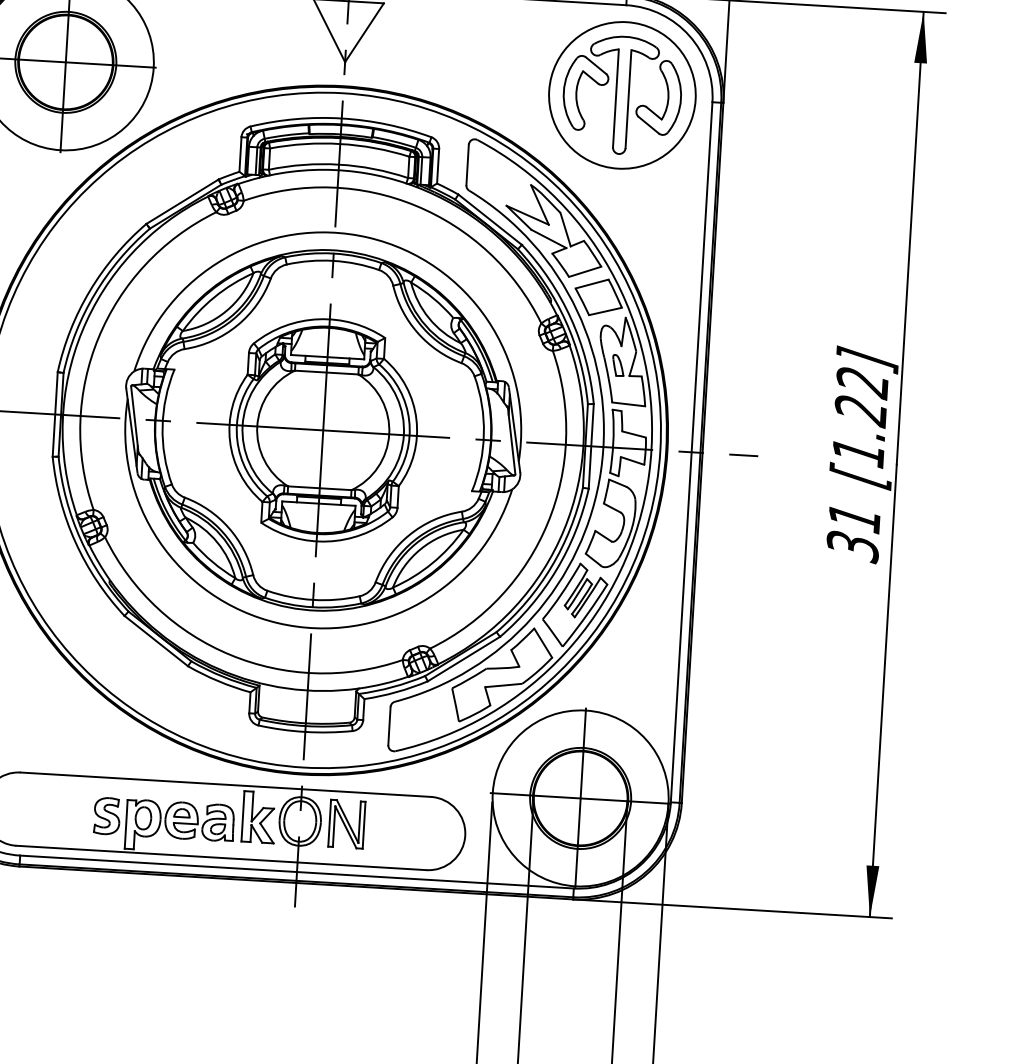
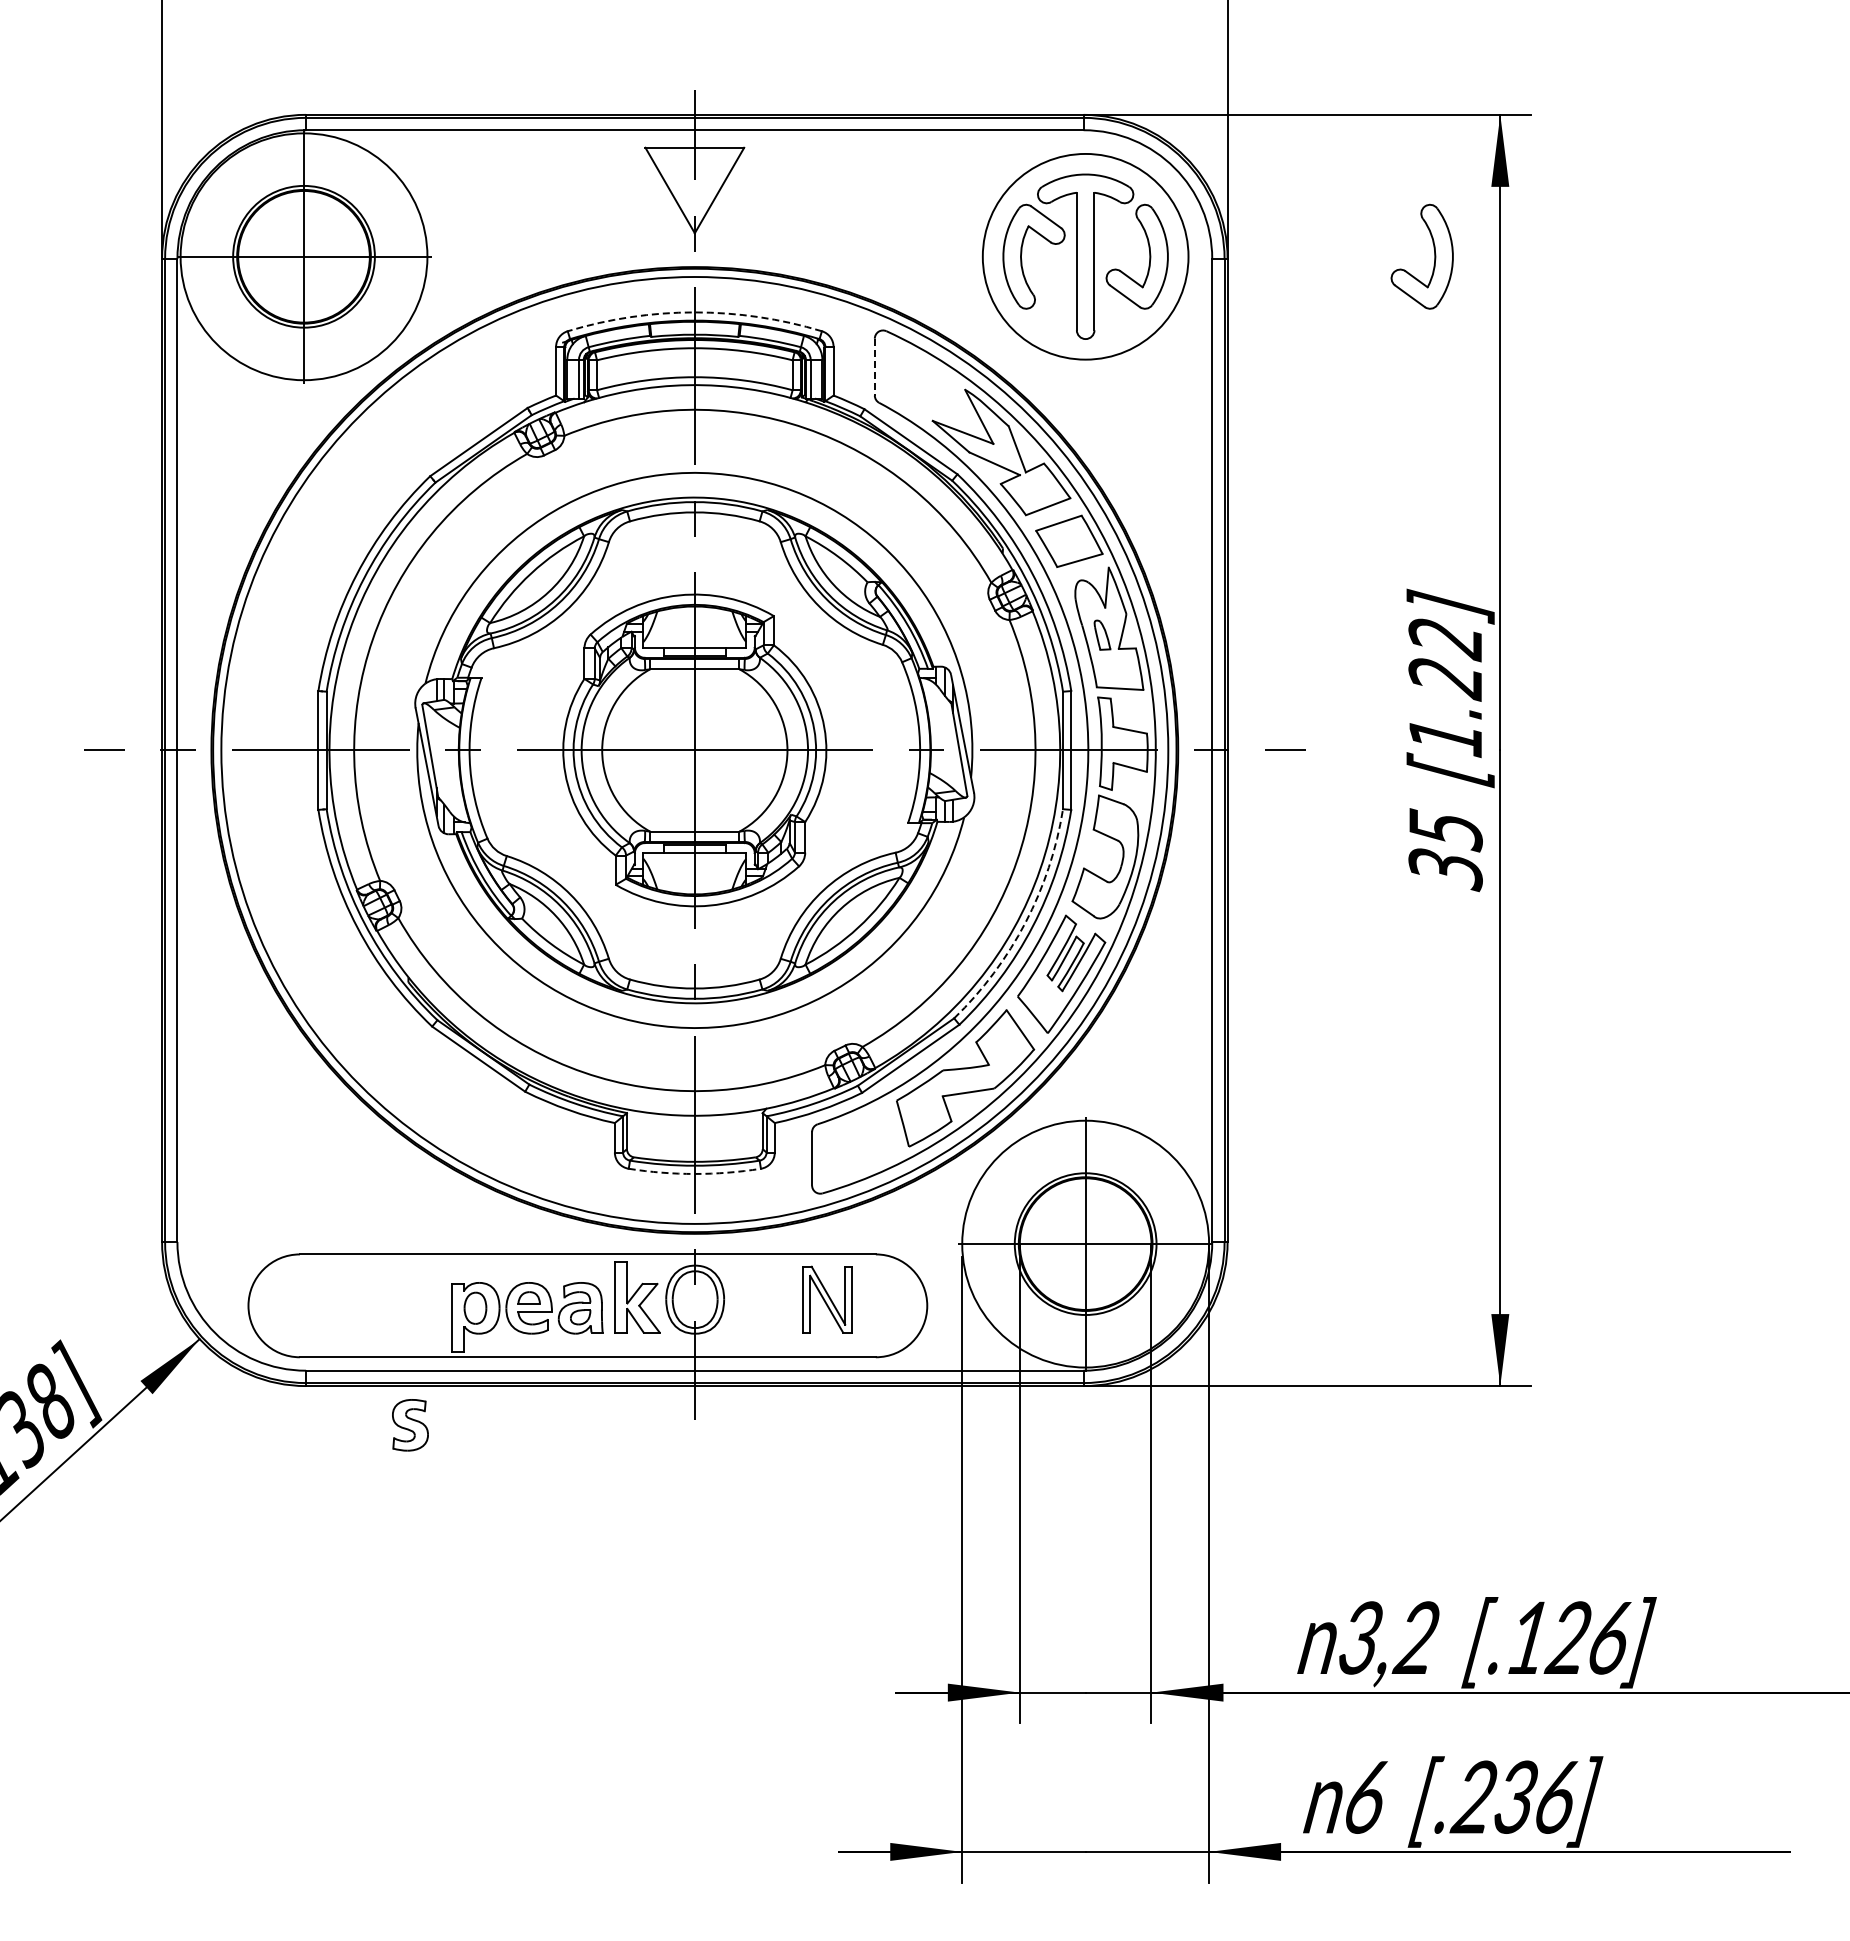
part: (870, 109) -> (1434, 256), added
arc: (341, 118) -> (694, 312), solid -> dashed
line: (467, 165) -> (874, 367), solid -> dashed
text: (854, 519) -> (1445, 830), 31 -> 35
arc: (551, 566) -> (1025, 922), solid -> dashed
arc: (305, 731) -> (694, 1173), solid -> dashed
part: (107, 816) -> (410, 1425), moved
part: (346, 824) -> (827, 1299), moved

